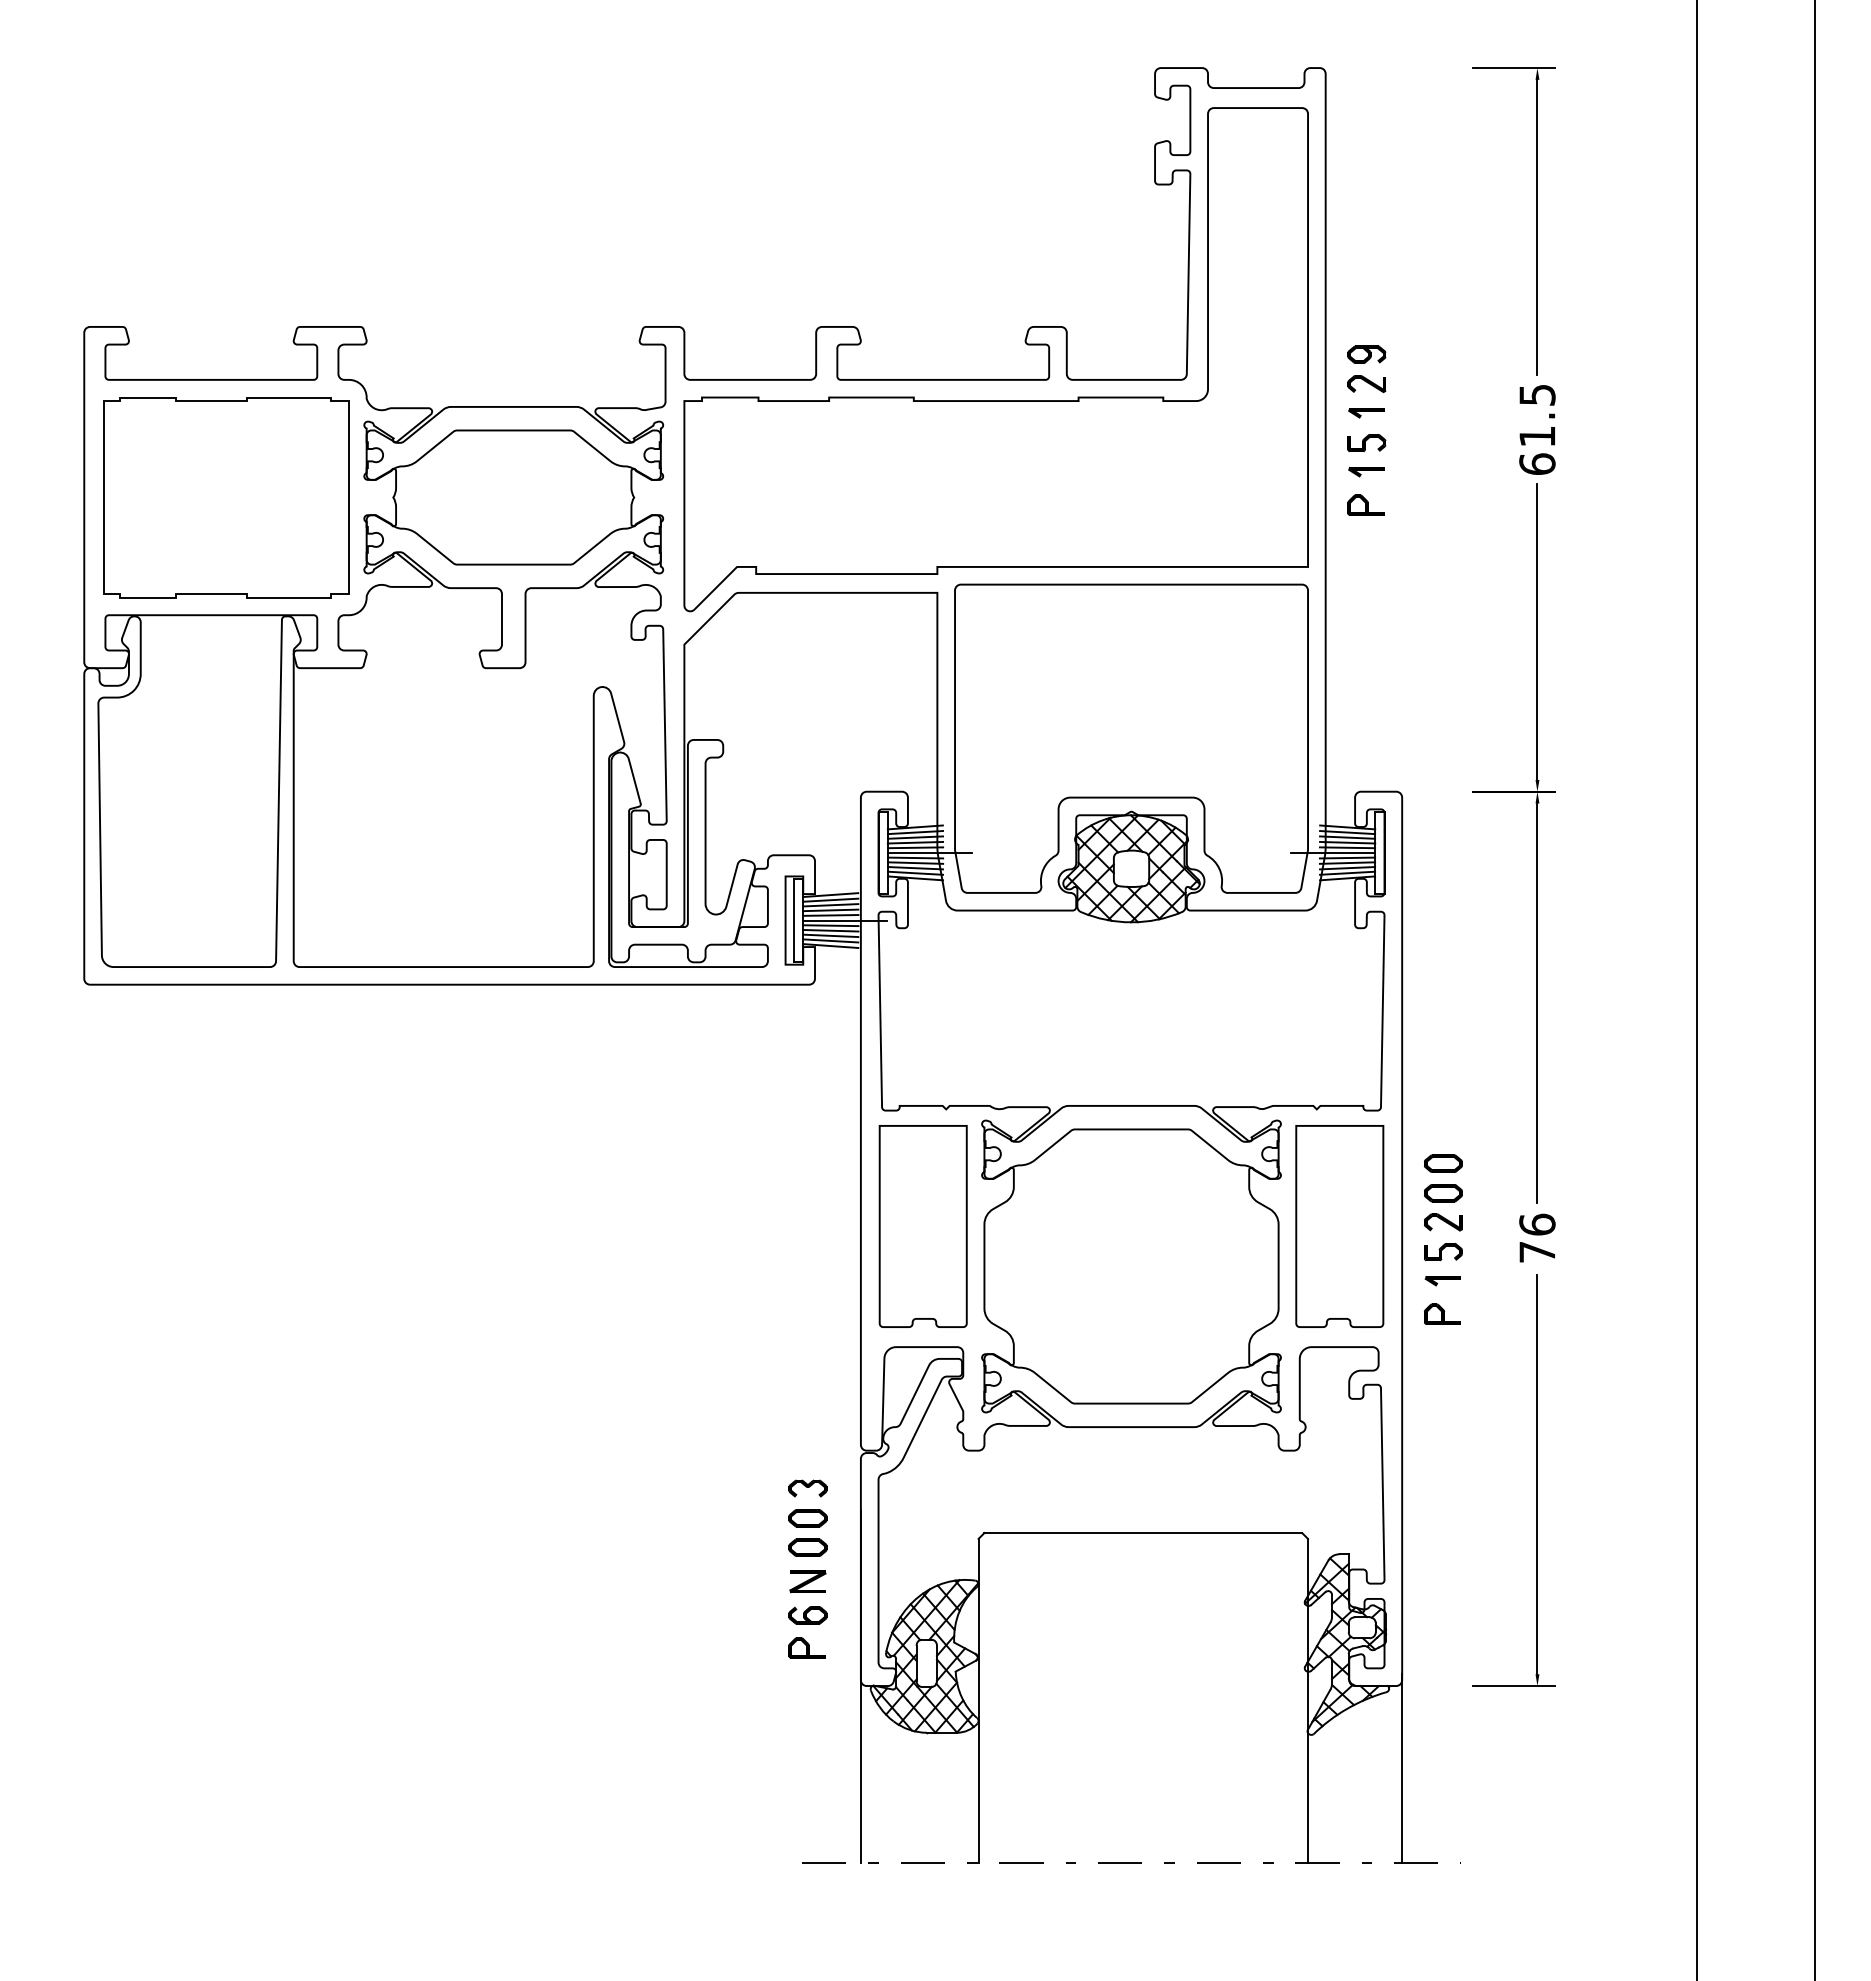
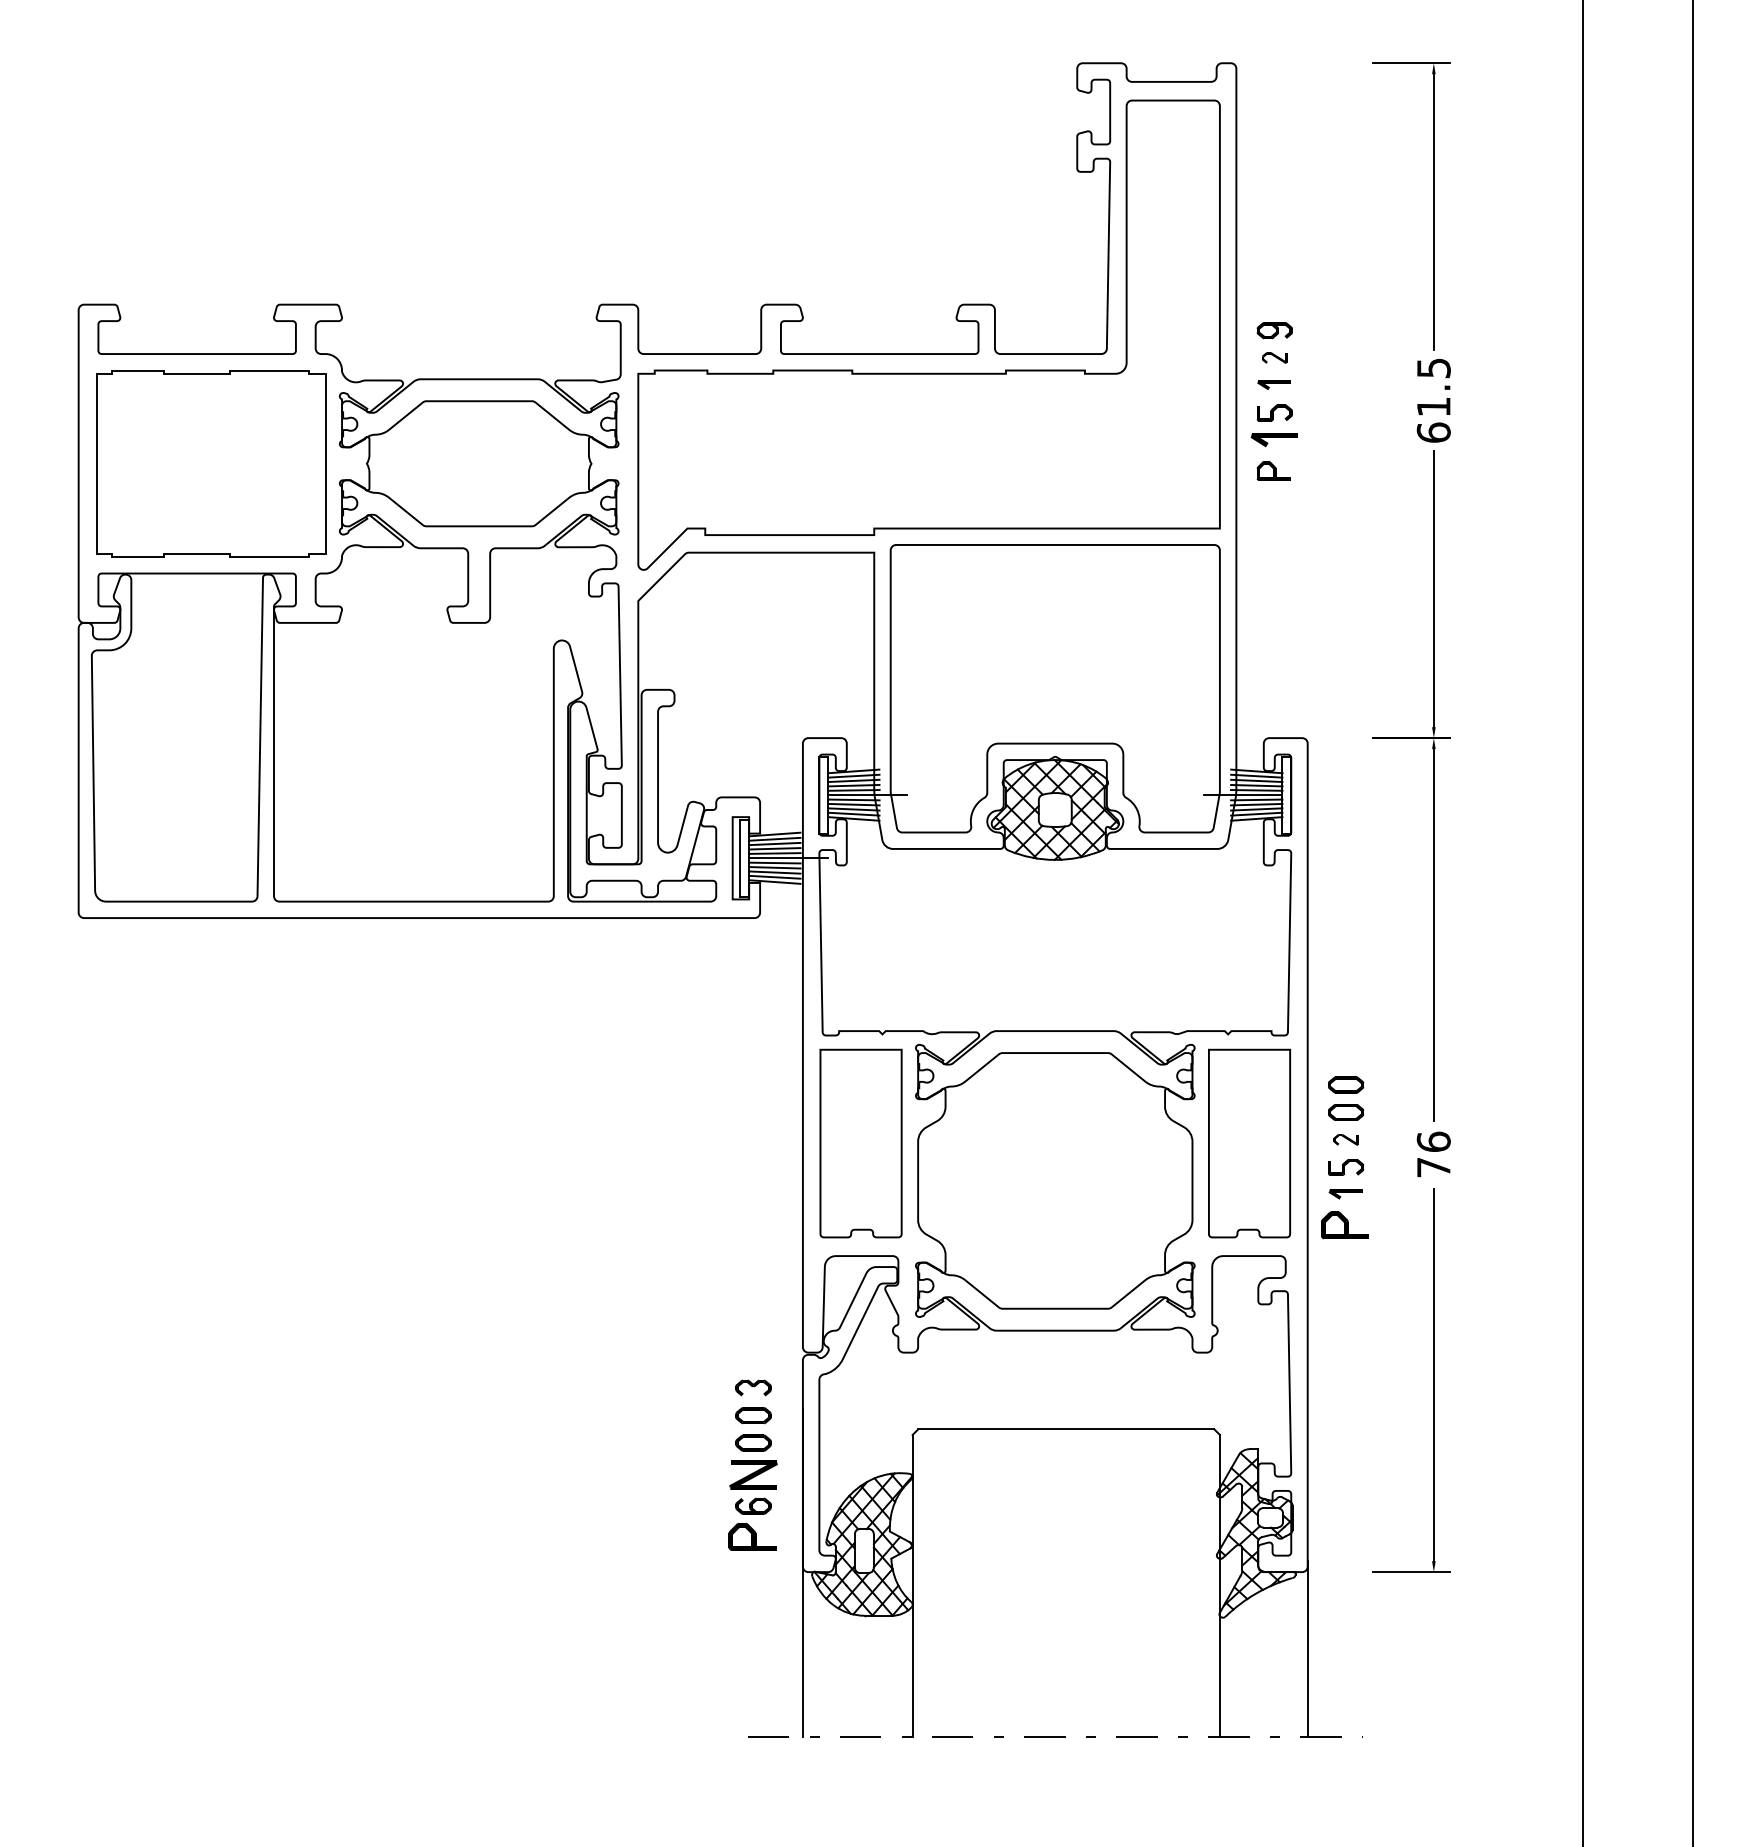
part: (1366, 383) -> (1274, 357), size x0.7
part: (1365, 471) -> (1273, 439), size x1.4
part: (1443, 1222) -> (1346, 1139), size x0.7
part: (1442, 1314) -> (1345, 1225), size x1.4
part: (807, 1581) -> (753, 1474), size x1.4
part: (806, 1647) -> (752, 1536), size x1.4

